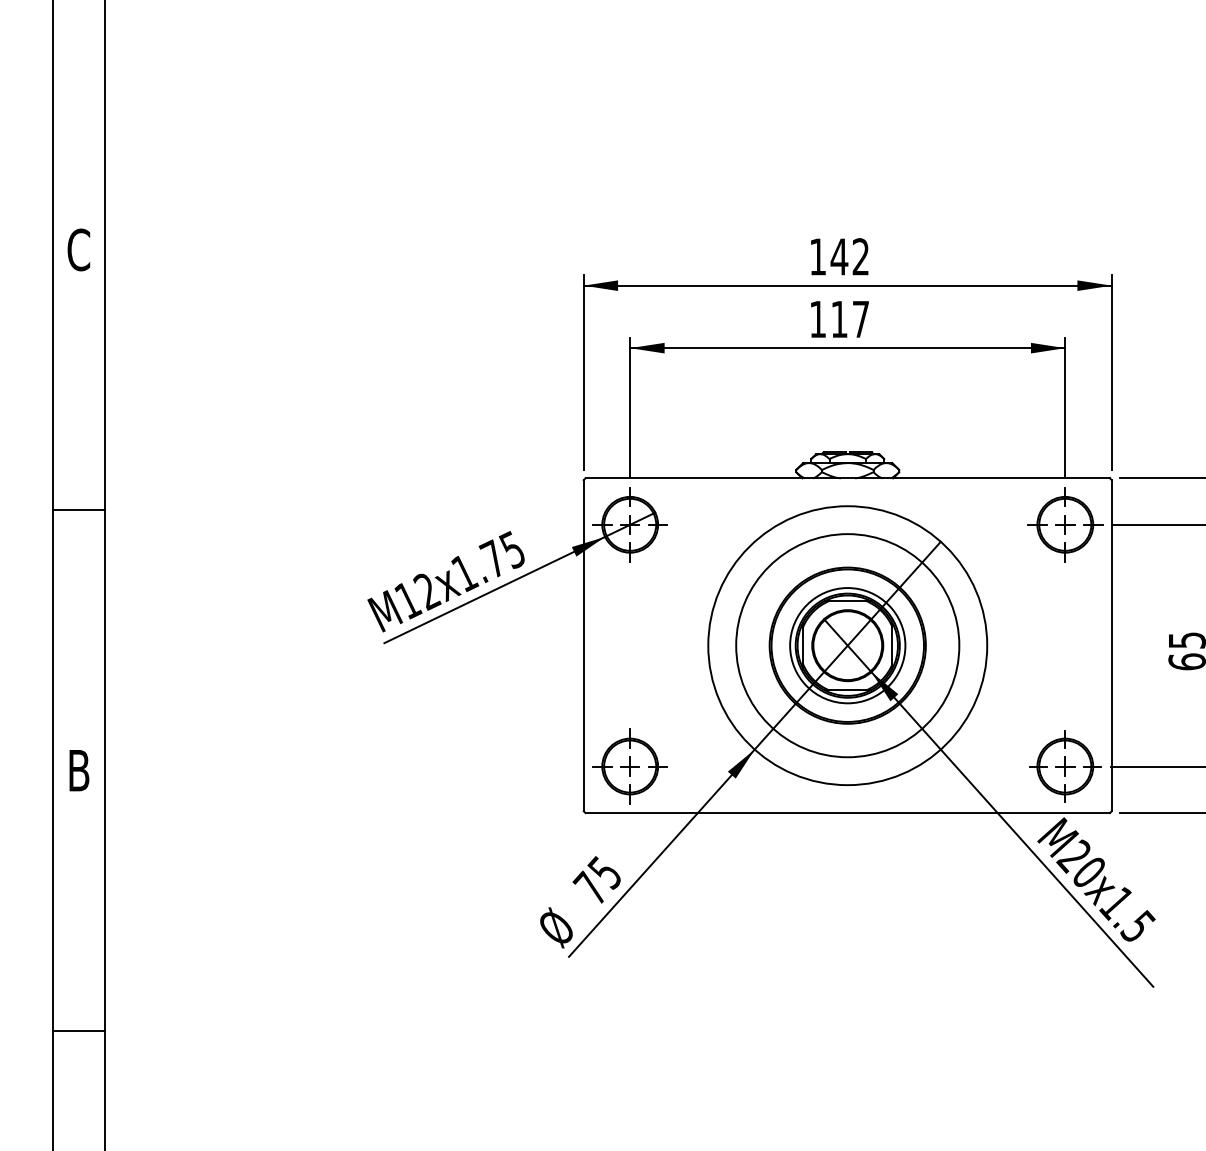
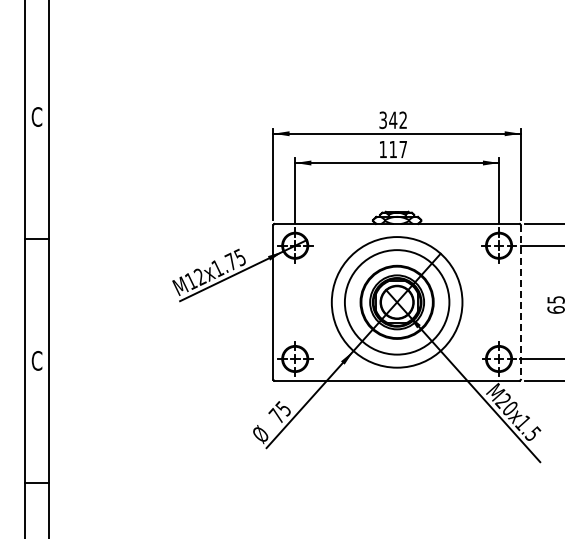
text: (816, 257) -> (382, 120), 142 -> 342
line: (1111, 645) -> (520, 302), solid -> dashed
text: (77, 769) -> (36, 360), B -> C

